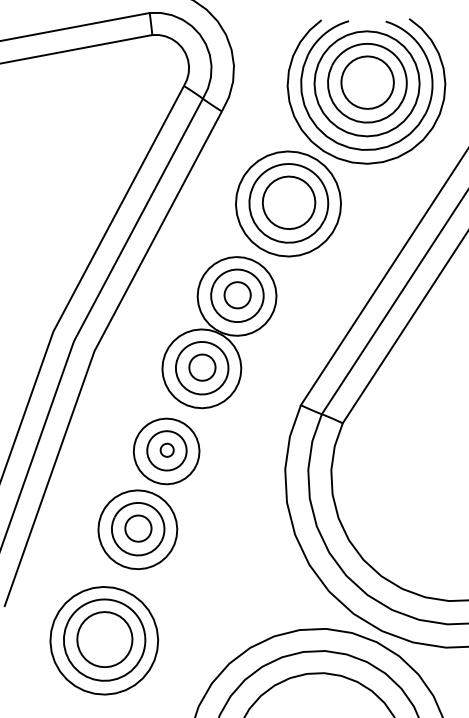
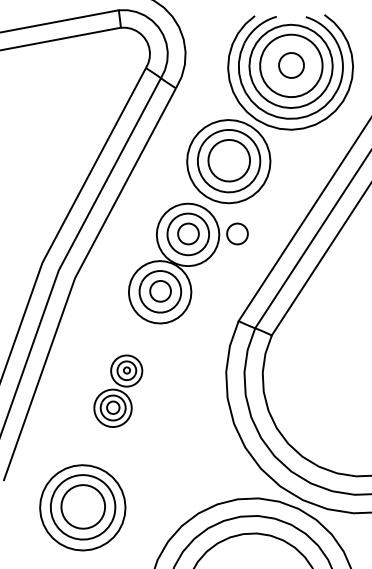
part: (367, 82) -> (291, 65), size x0.6
part: (299, 294) -> (237, 233), added
part: (149, 492) -> (118, 390), size x0.6

